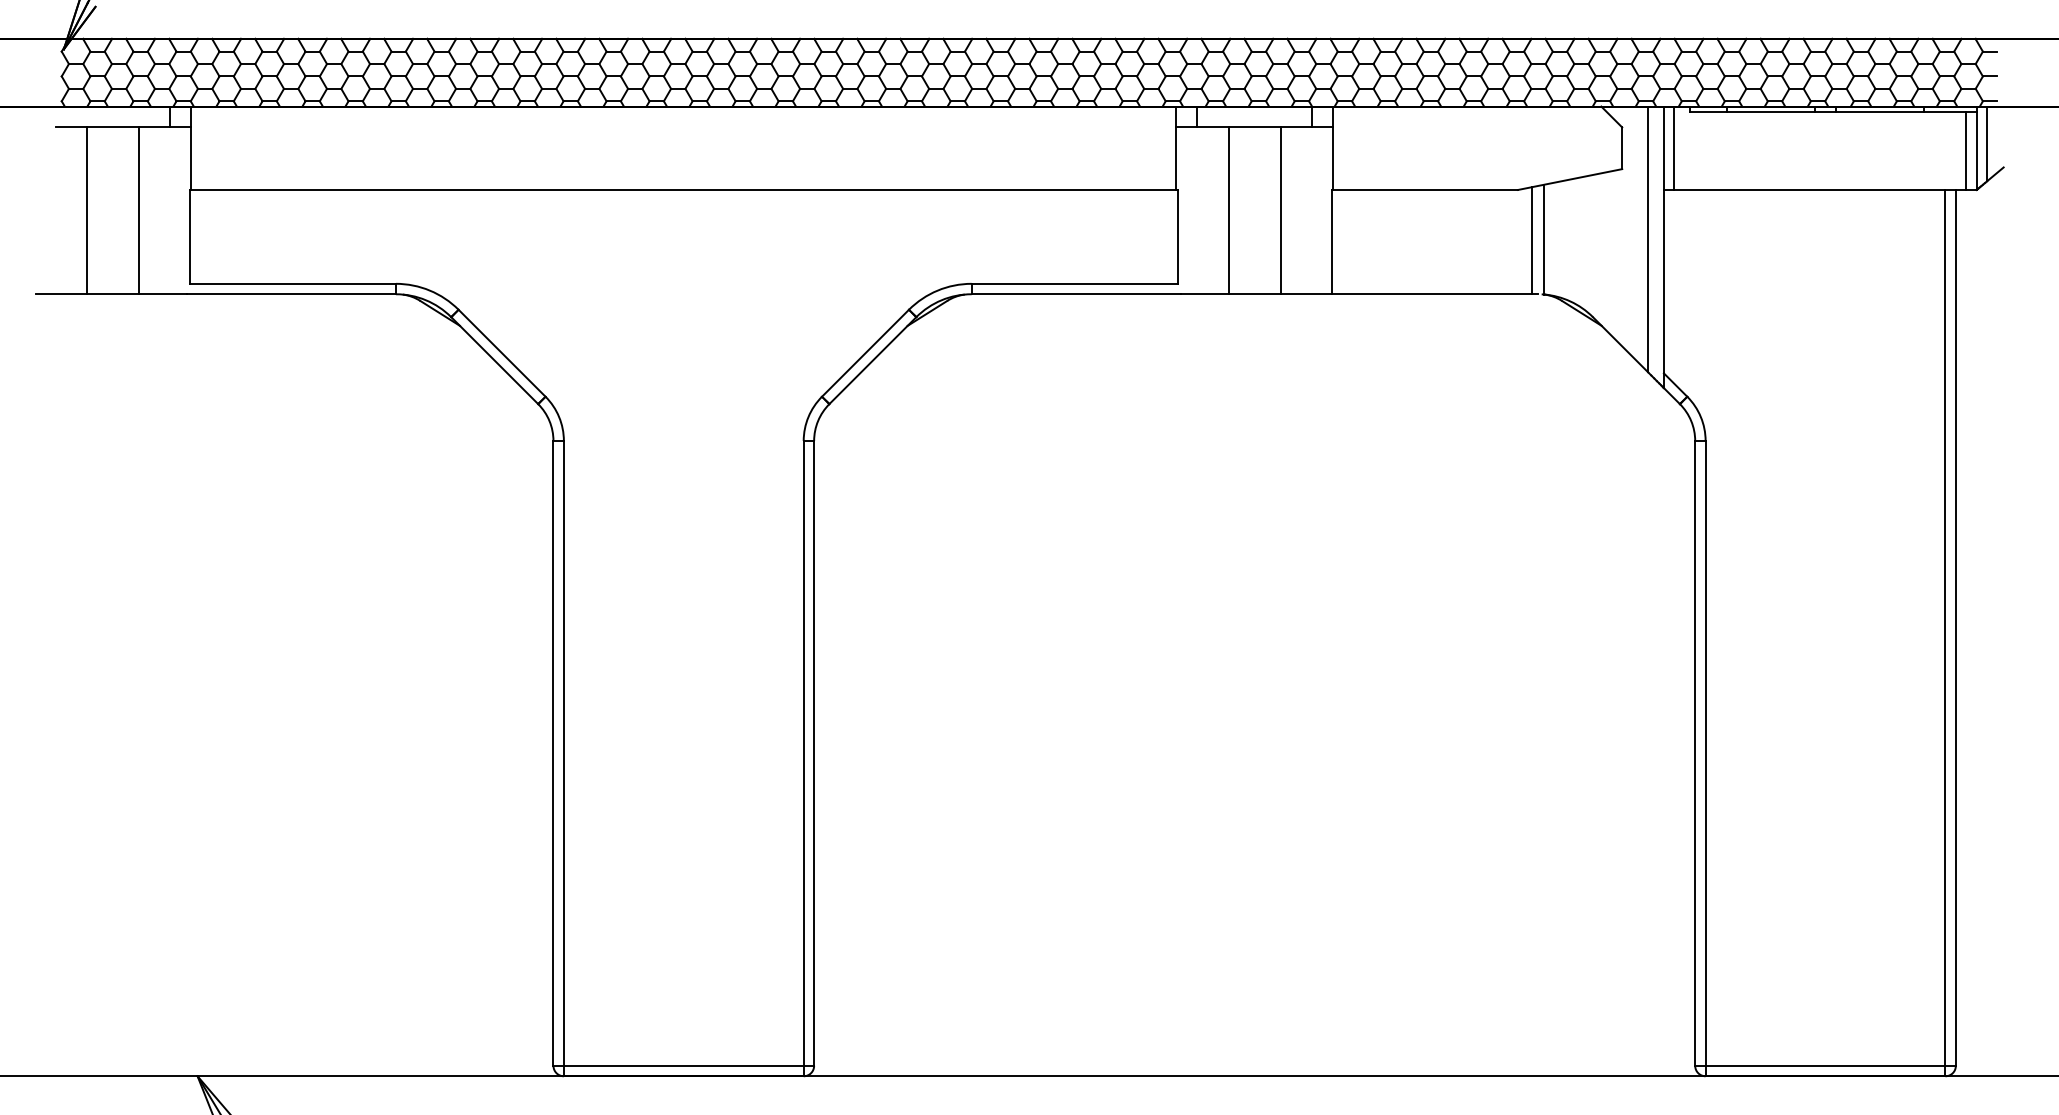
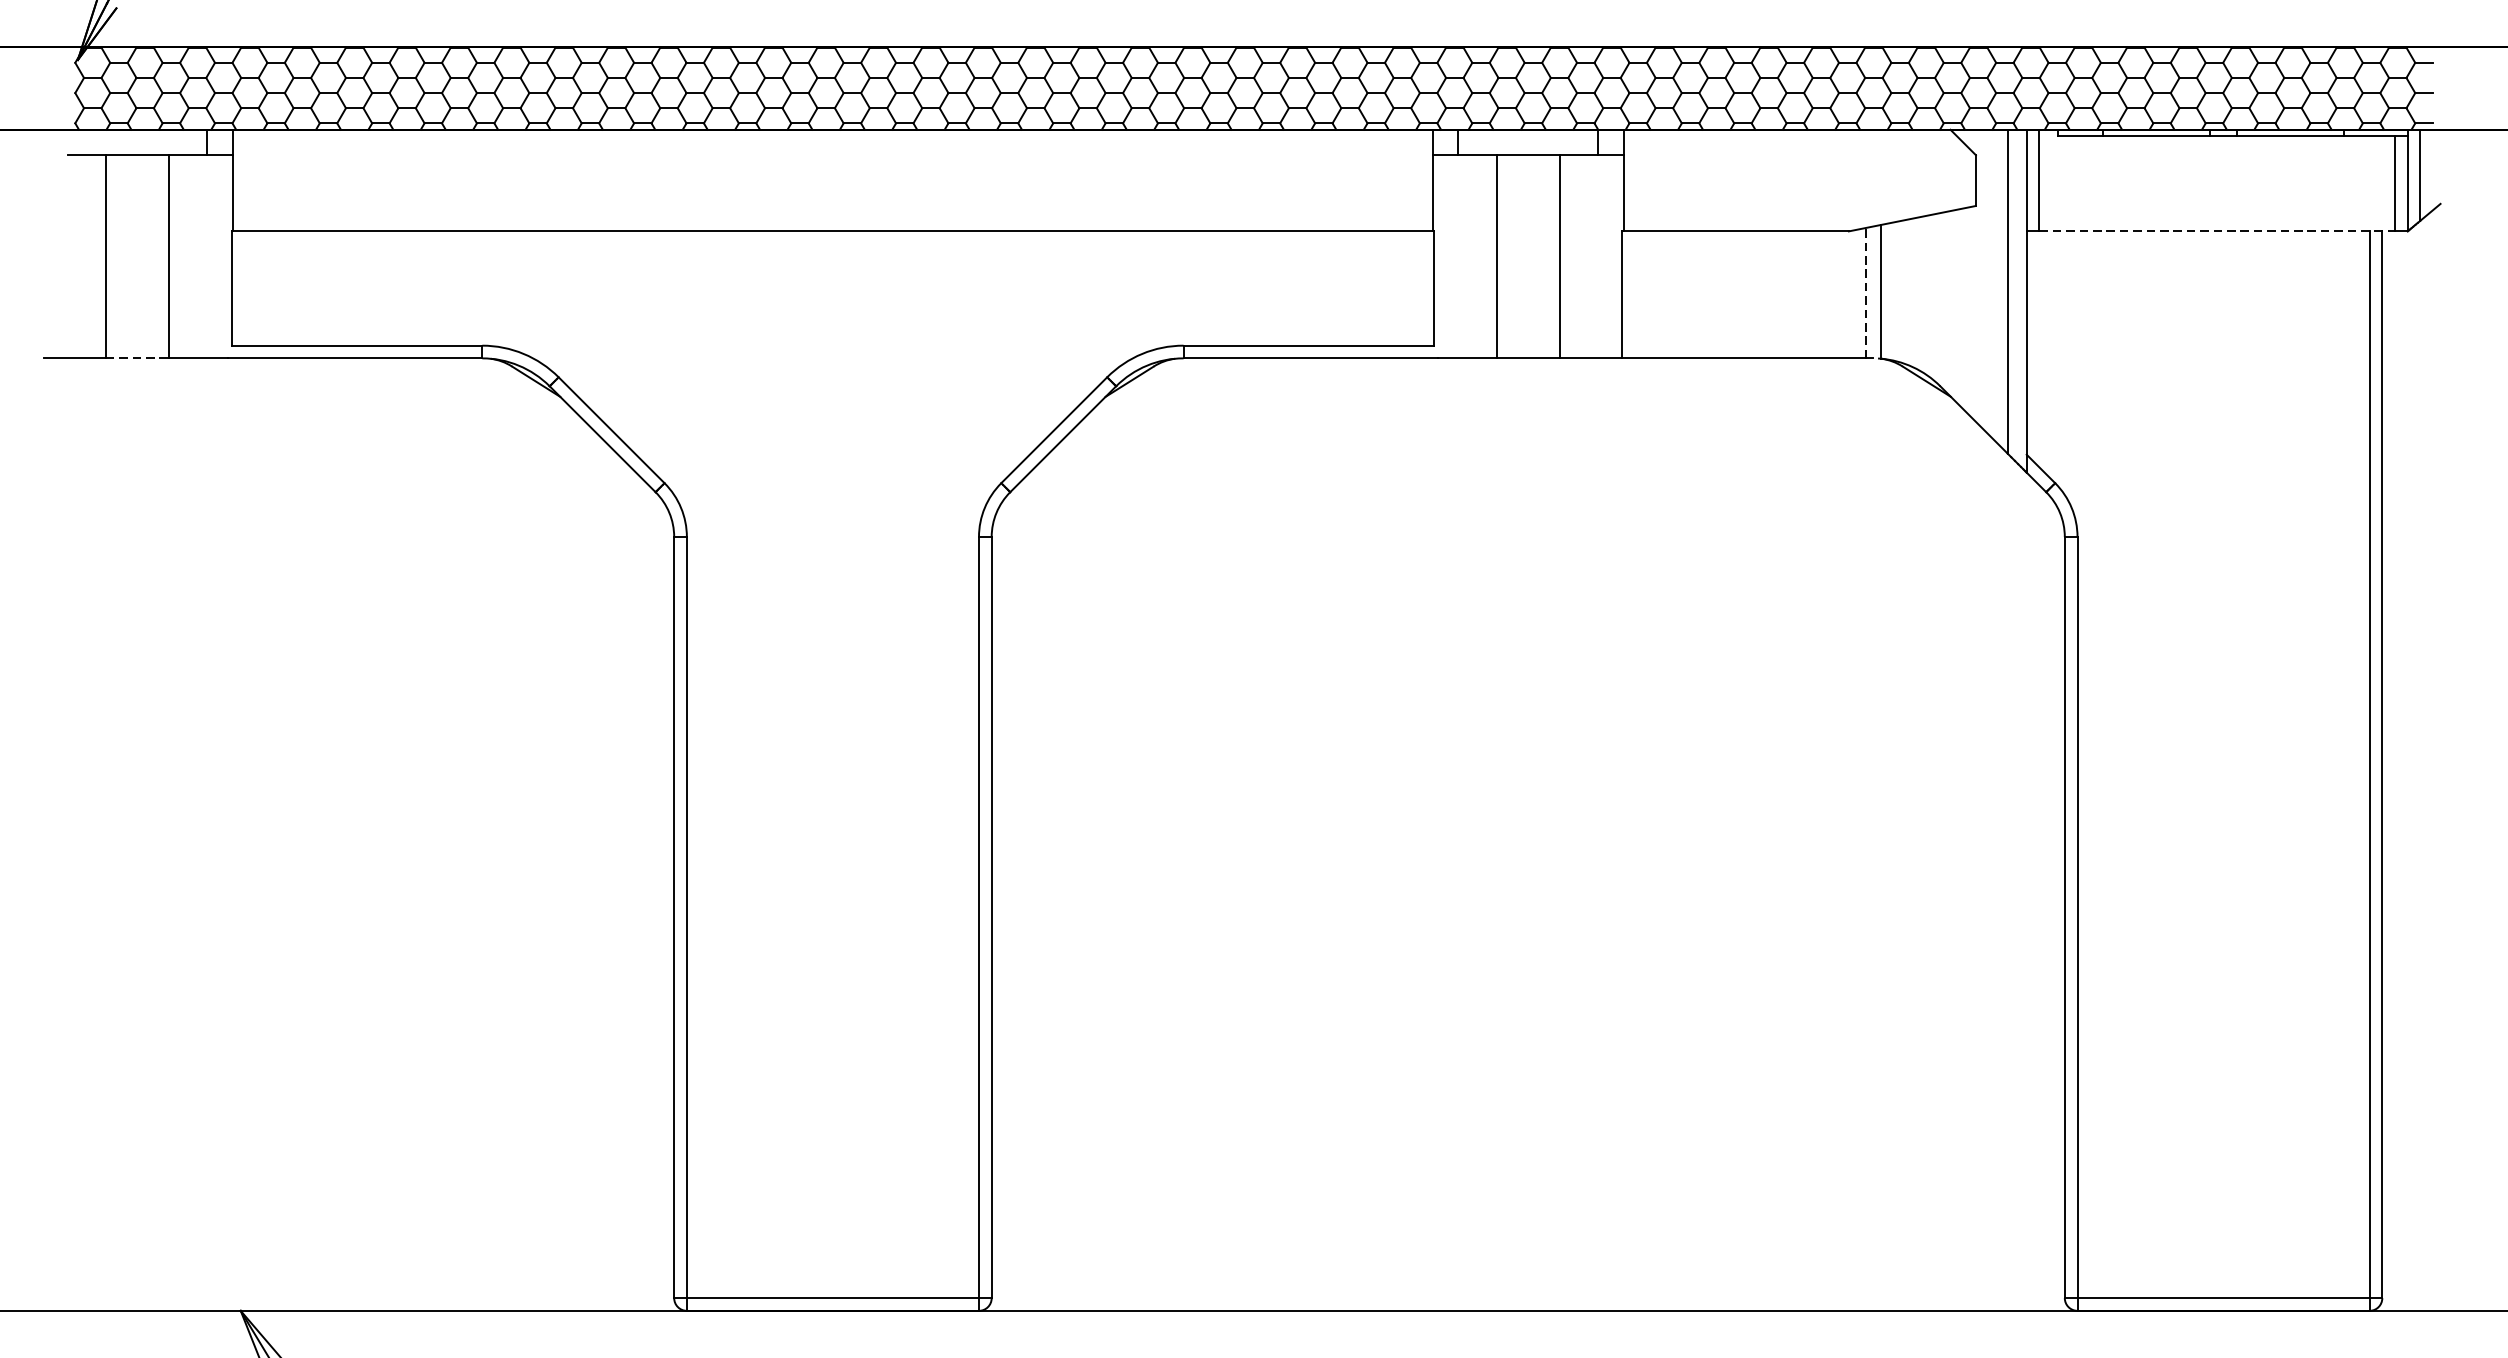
line: (1820, 190) -> (2217, 231), solid -> dashed
line: (1531, 240) -> (1865, 292), solid -> dashed
line: (113, 294) -> (138, 358), solid -> dashed

